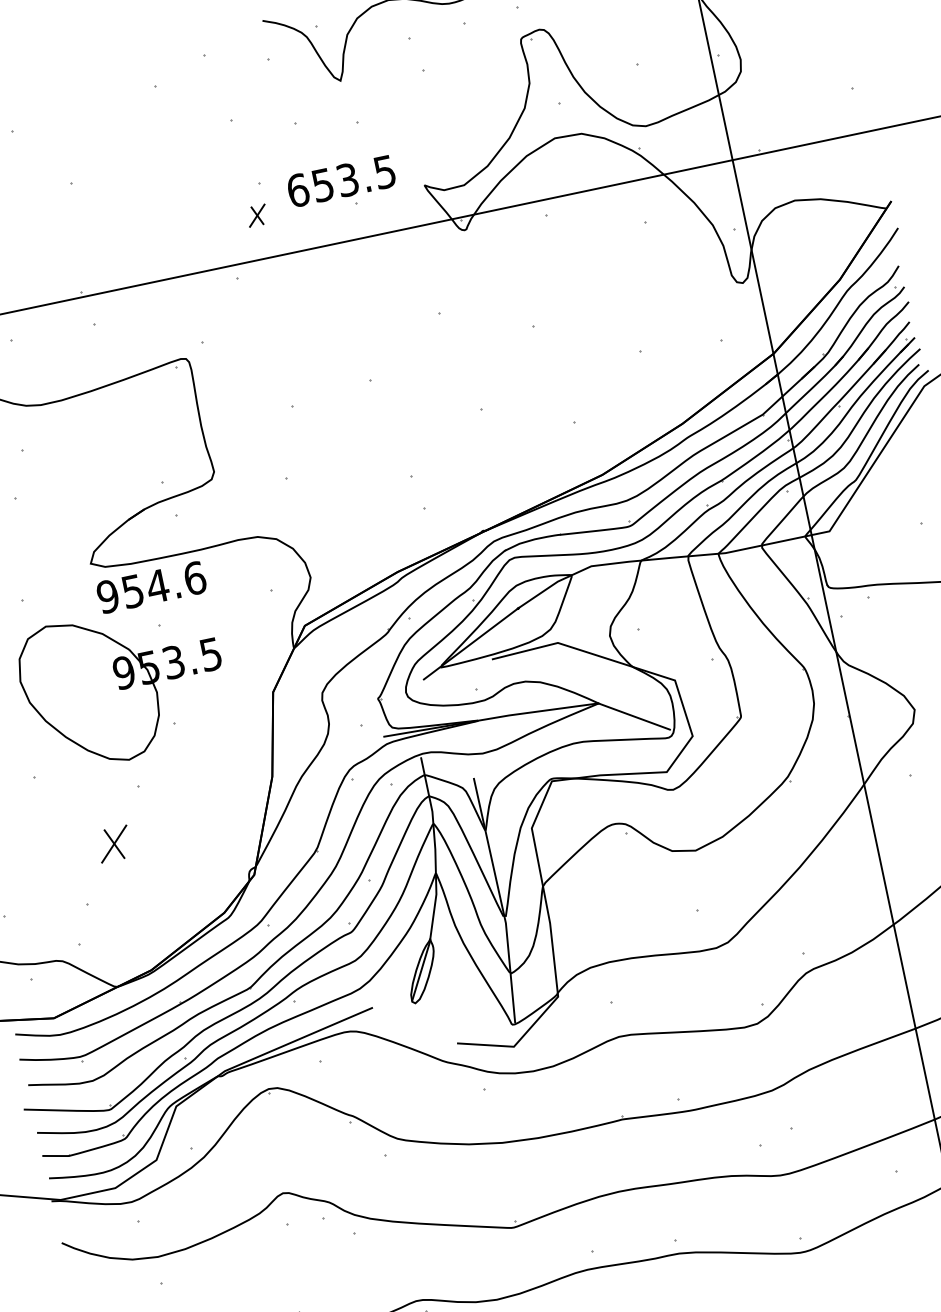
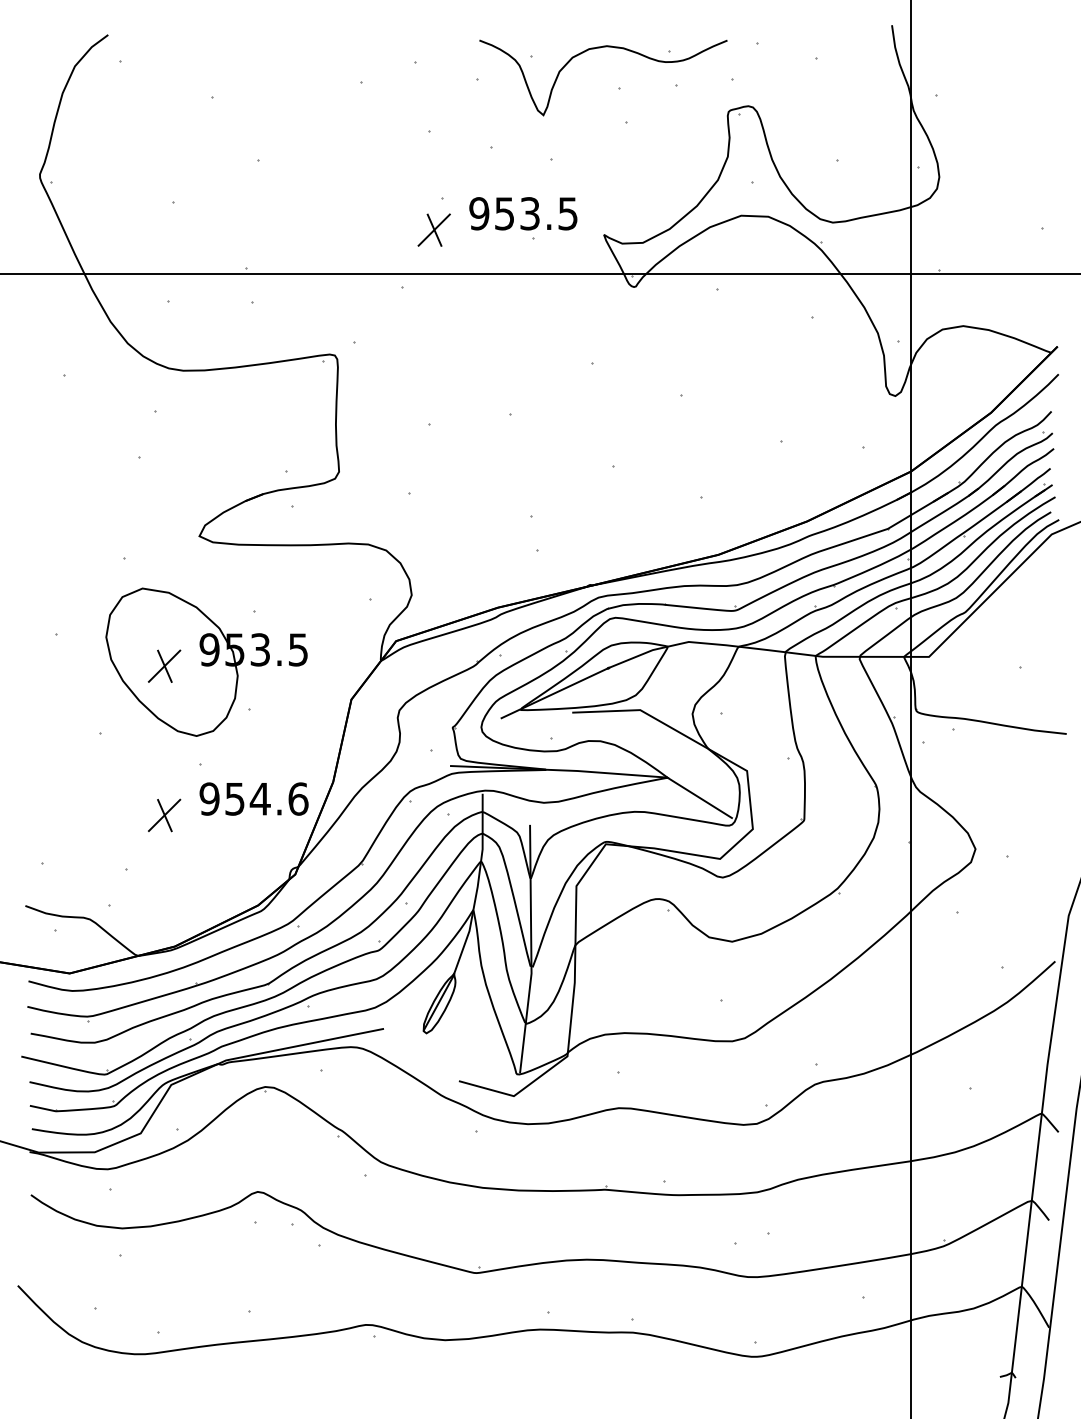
text: (298, 190) -> (479, 213), 653.5 -> 953.5
part: (256, 215) -> (433, 229), size x1.67
text: (150, 587) -> (253, 798), moved
part: (83, 697) -> (164, 665), added

